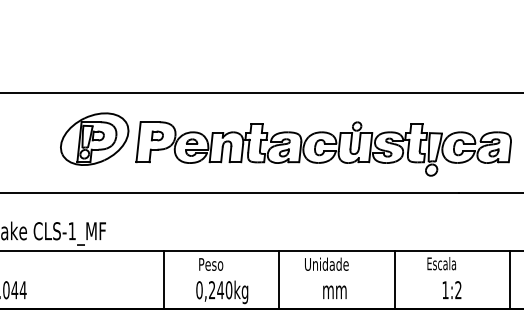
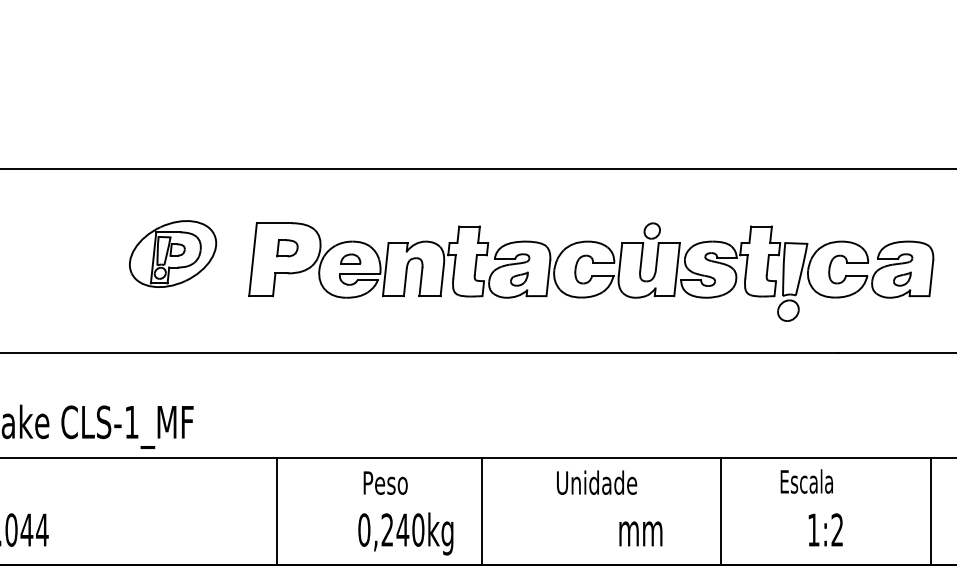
part: (94, 138) -> (172, 252), size x0.7
line: (163, 279) -> (276, 510), moved
line: (279, 279) -> (483, 510), moved
text: (334, 292) -> (640, 534), moved

